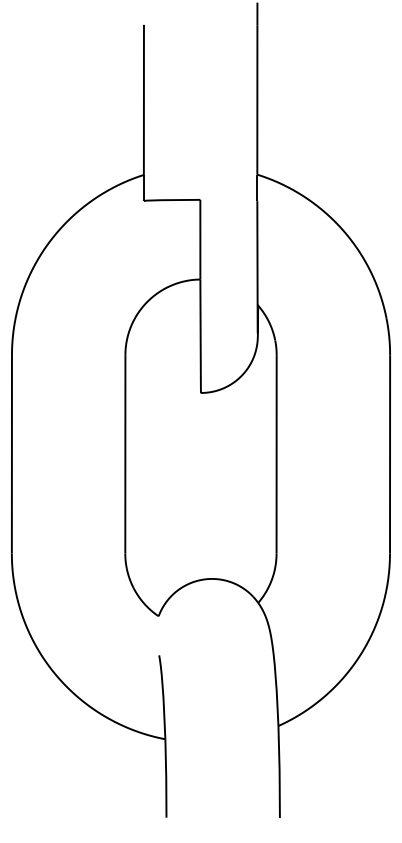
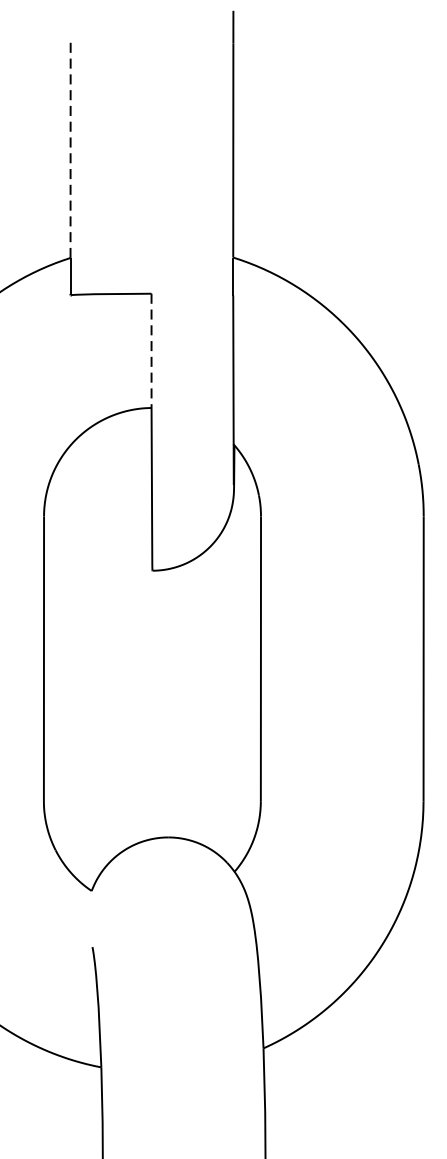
line: (143, 99) -> (69, 149), solid -> dashed
line: (200, 239) -> (151, 350), solid -> dashed

